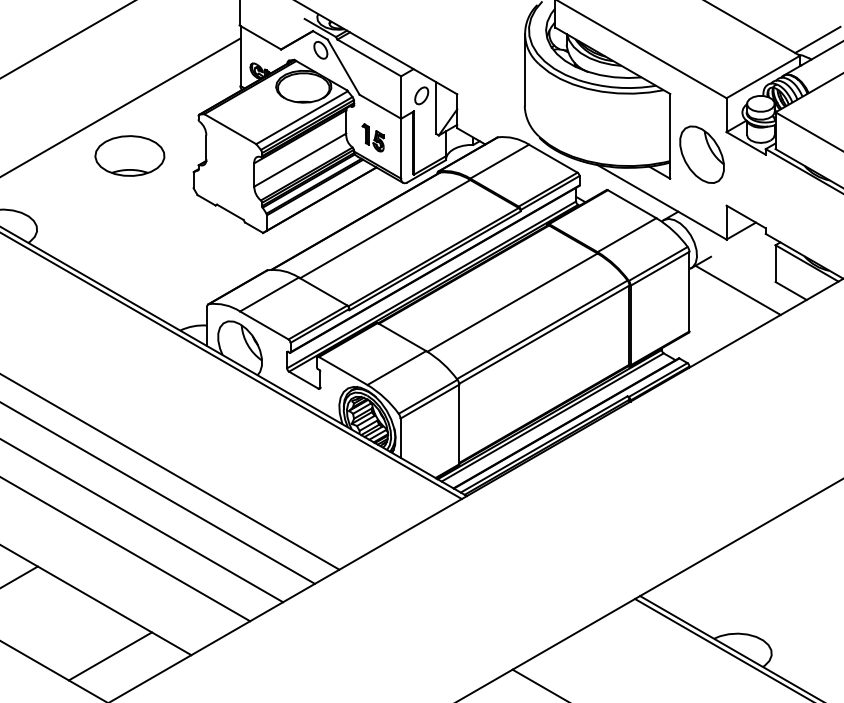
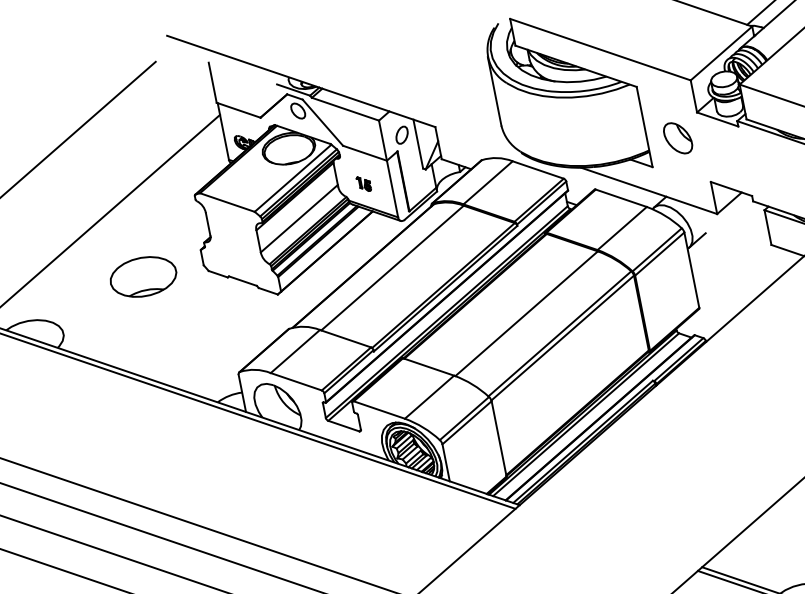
part: (372, 137) -> (363, 183), size x0.6
part: (701, 154) -> (677, 138), size x0.6
part: (129, 155) -> (142, 276), moved
line: (737, 289) -> (736, 259), removed

